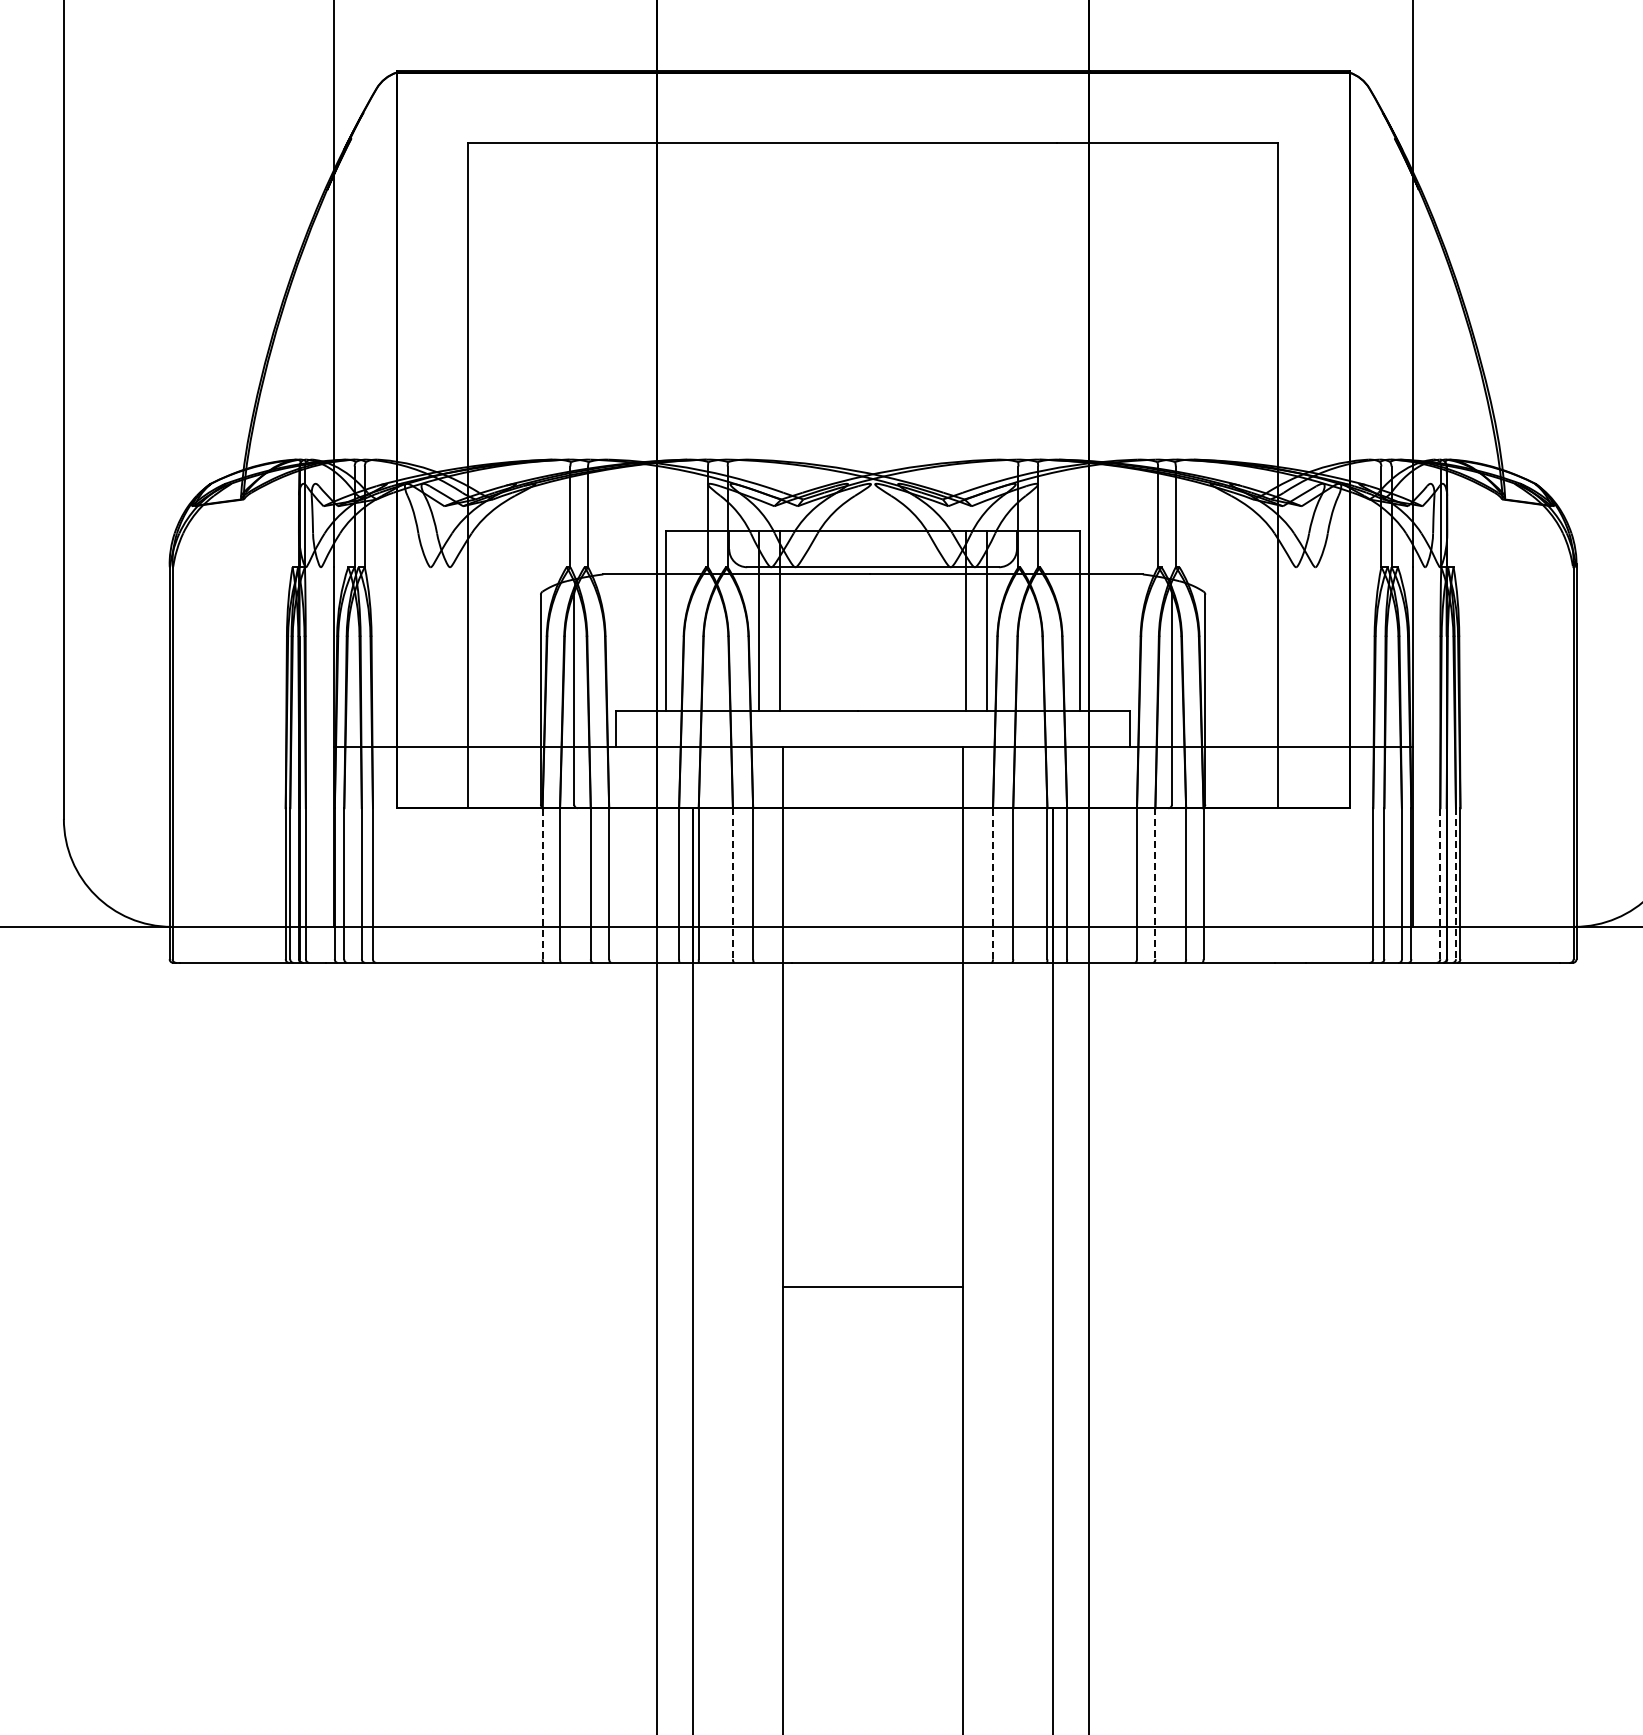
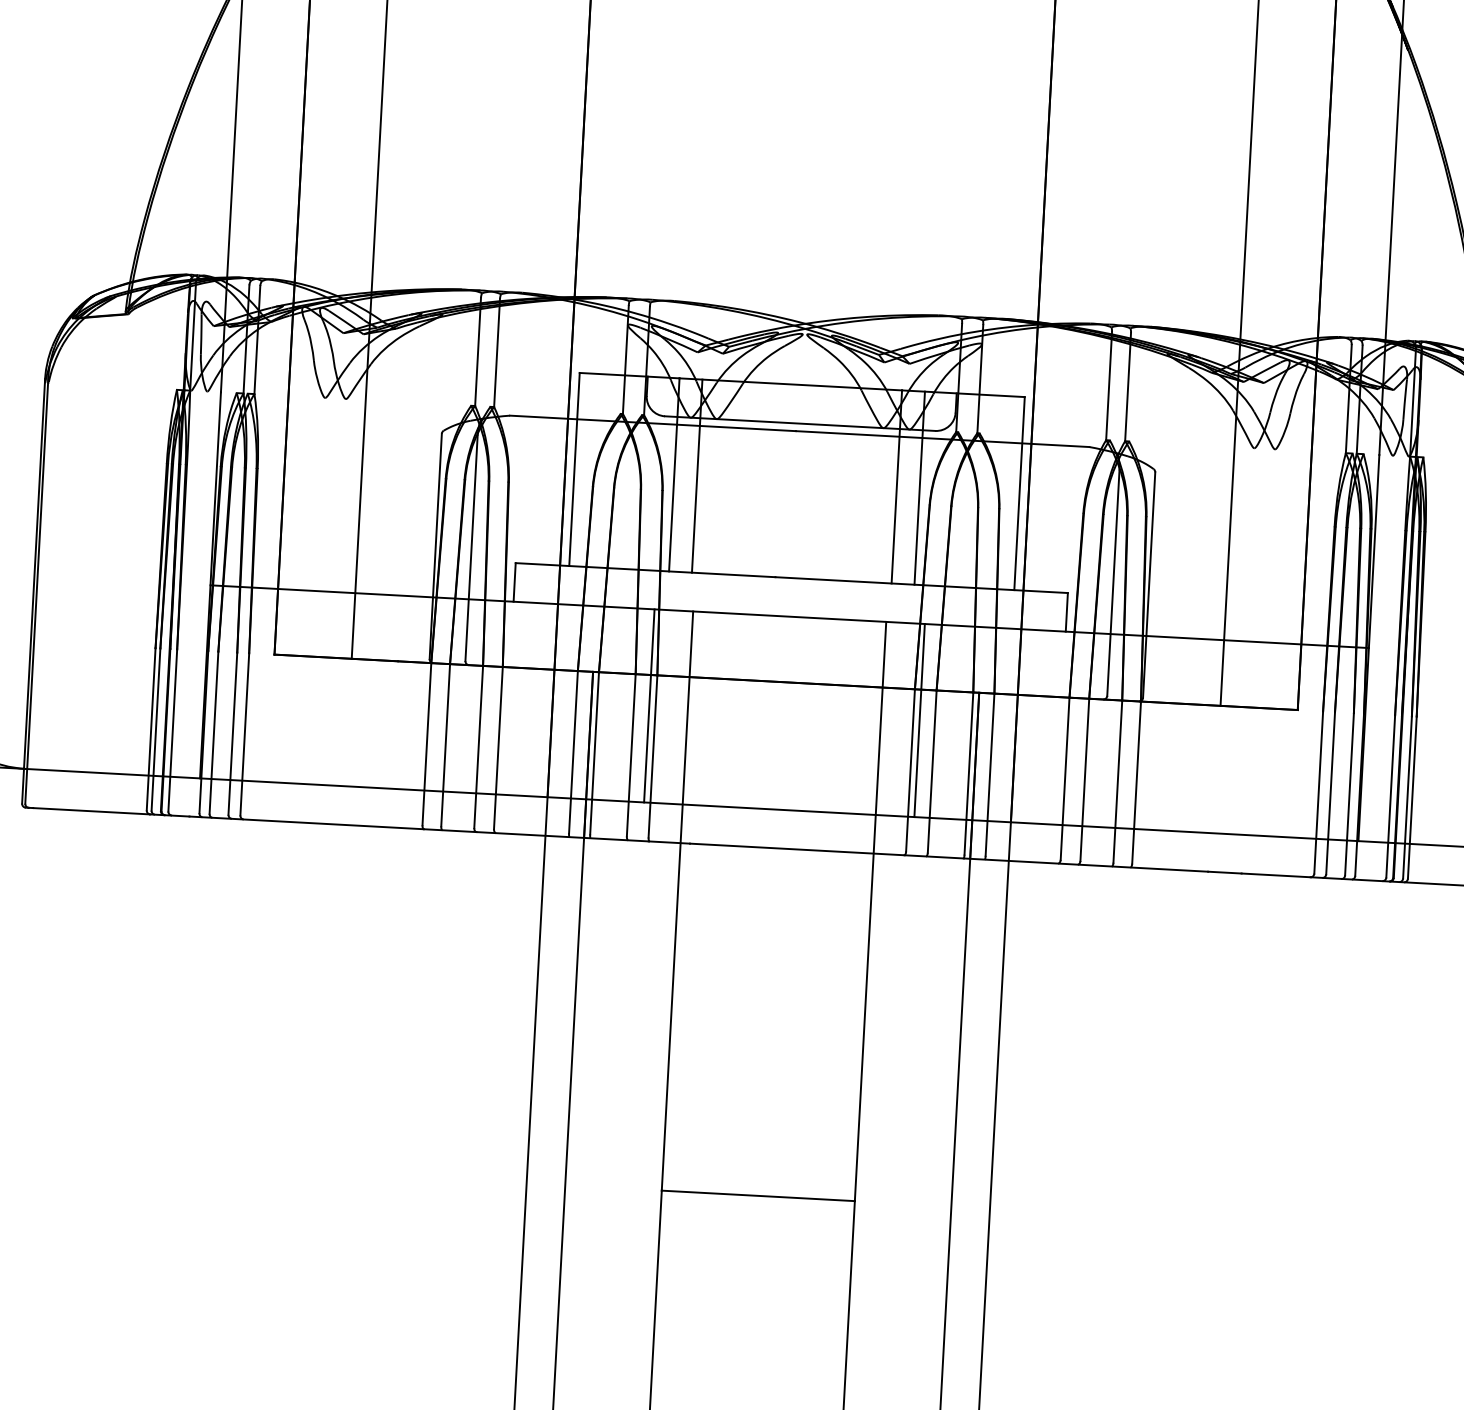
line: (747, 836) -> (649, 705), added
line: (998, 836) -> (919, 720), added
line: (542, 883) -> (426, 743), dashed -> solid
line: (732, 883) -> (630, 754), dashed -> solid
line: (993, 883) -> (911, 770), dashed -> solid
line: (1155, 883) -> (1084, 779), dashed -> solid
line: (1440, 883) -> (1390, 796), dashed -> solid
line: (1455, 883) -> (1407, 797), dashed -> solid

